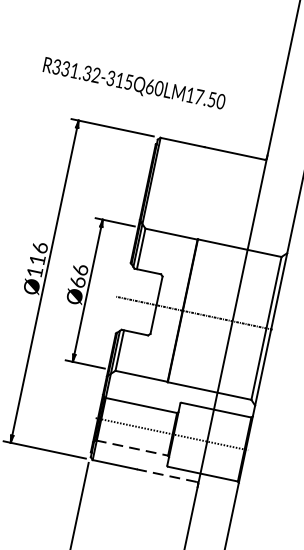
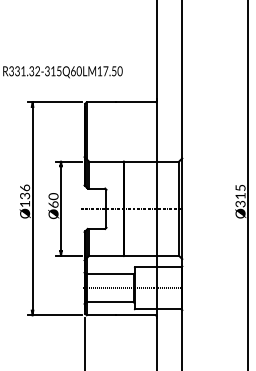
text: (36, 259) -> (24, 195), Ø116 -> Ø136
text: (78, 269) -> (52, 196), Ø66 -> Ø60
line: (132, 448) -> (110, 302), dashed -> solid
line: (166, 475) -> (135, 315), dashed -> solid

